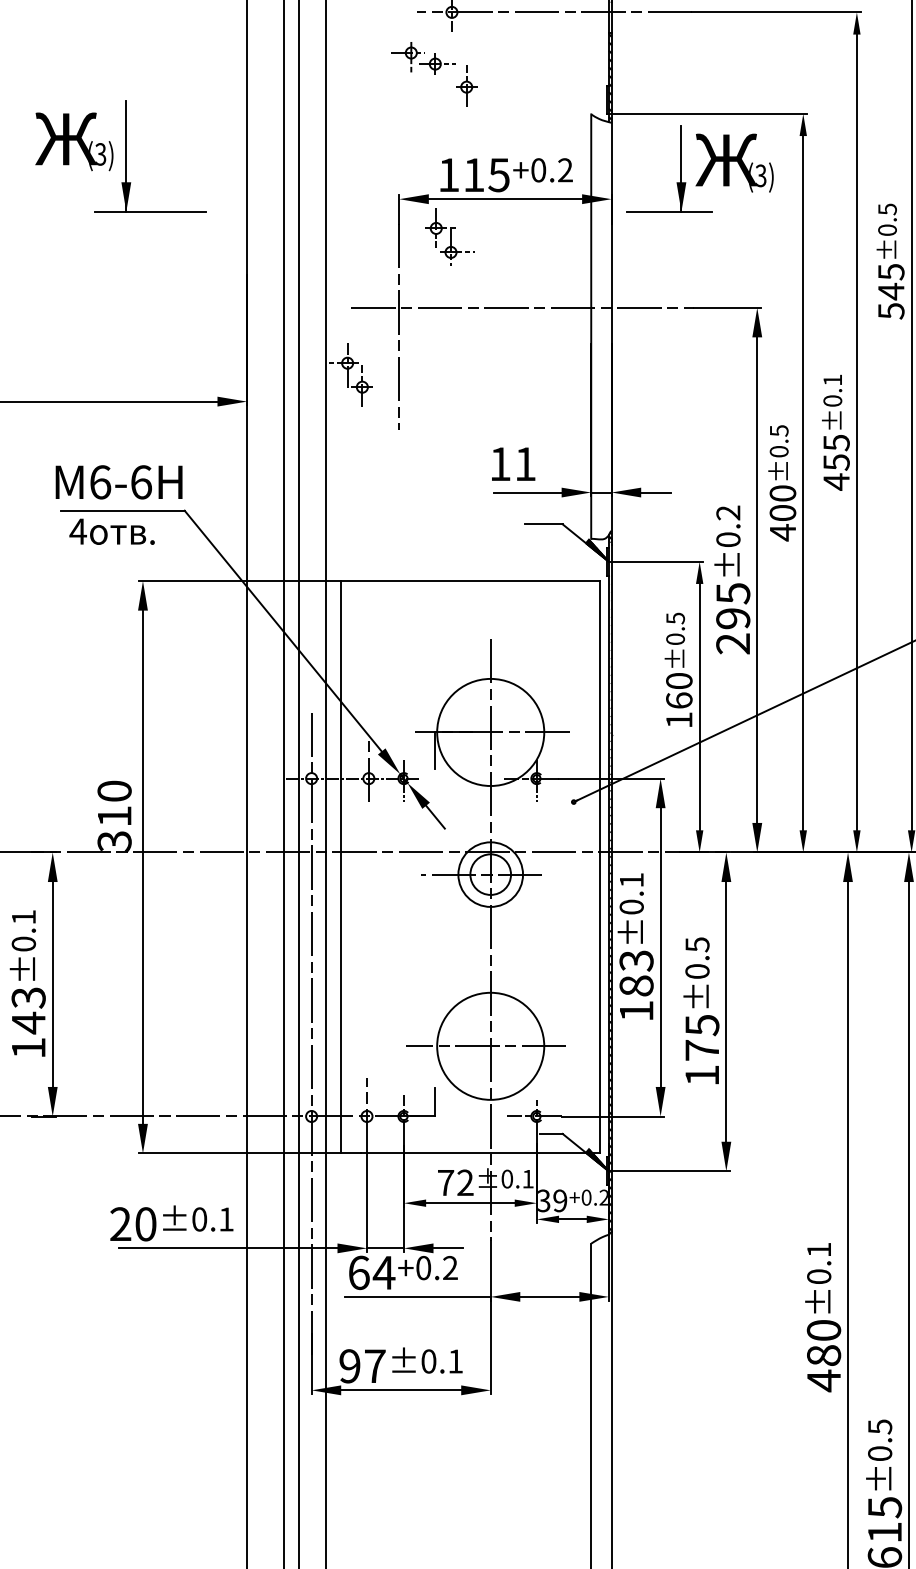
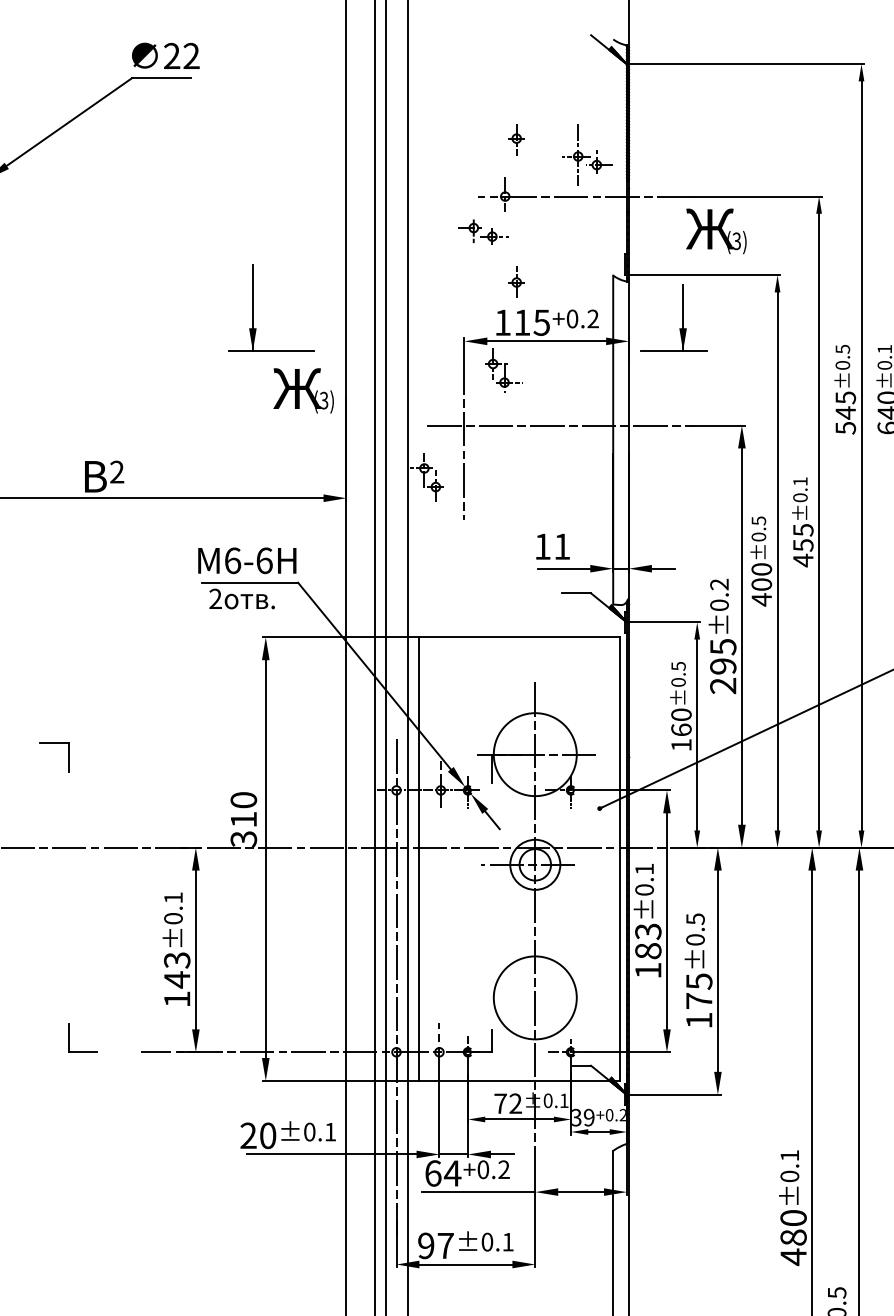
part: (466, 85) -> (516, 281), moved
text: (74, 141) -> (303, 390), moved
text: (734, 163) -> (716, 231), moved
text: (78, 530) -> (215, 598), 4 -> 2
line: (485, 1045) -> (531, 997), removed

